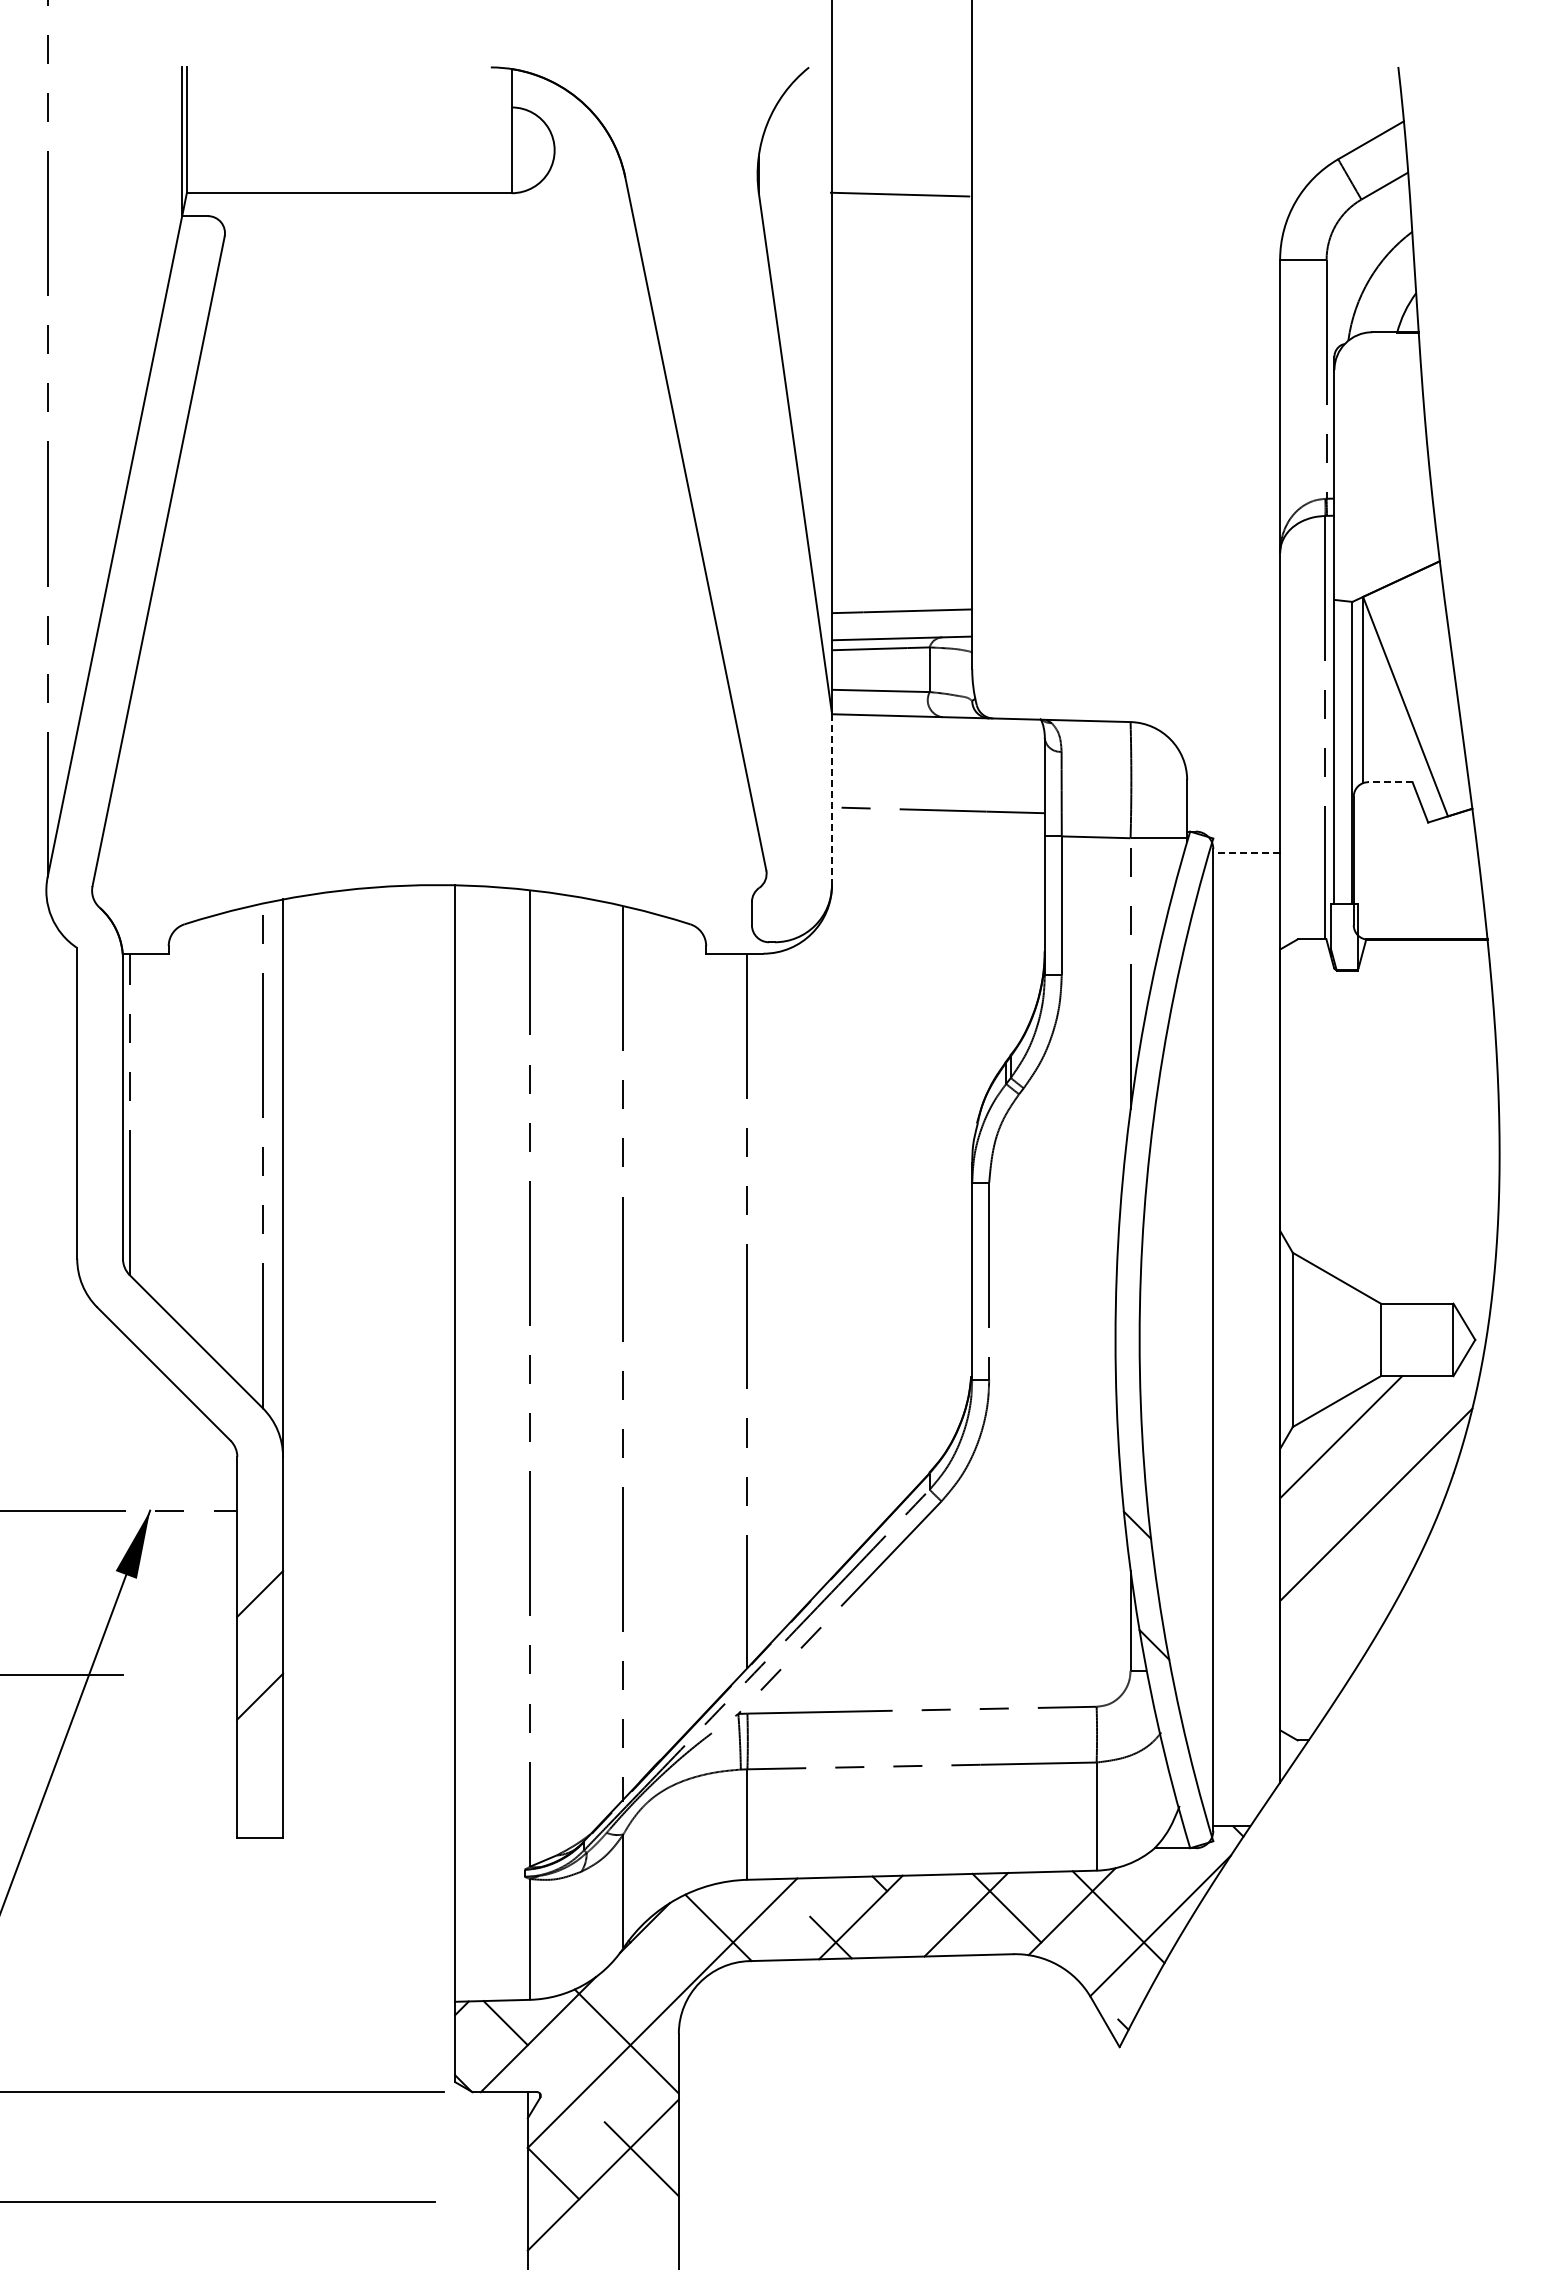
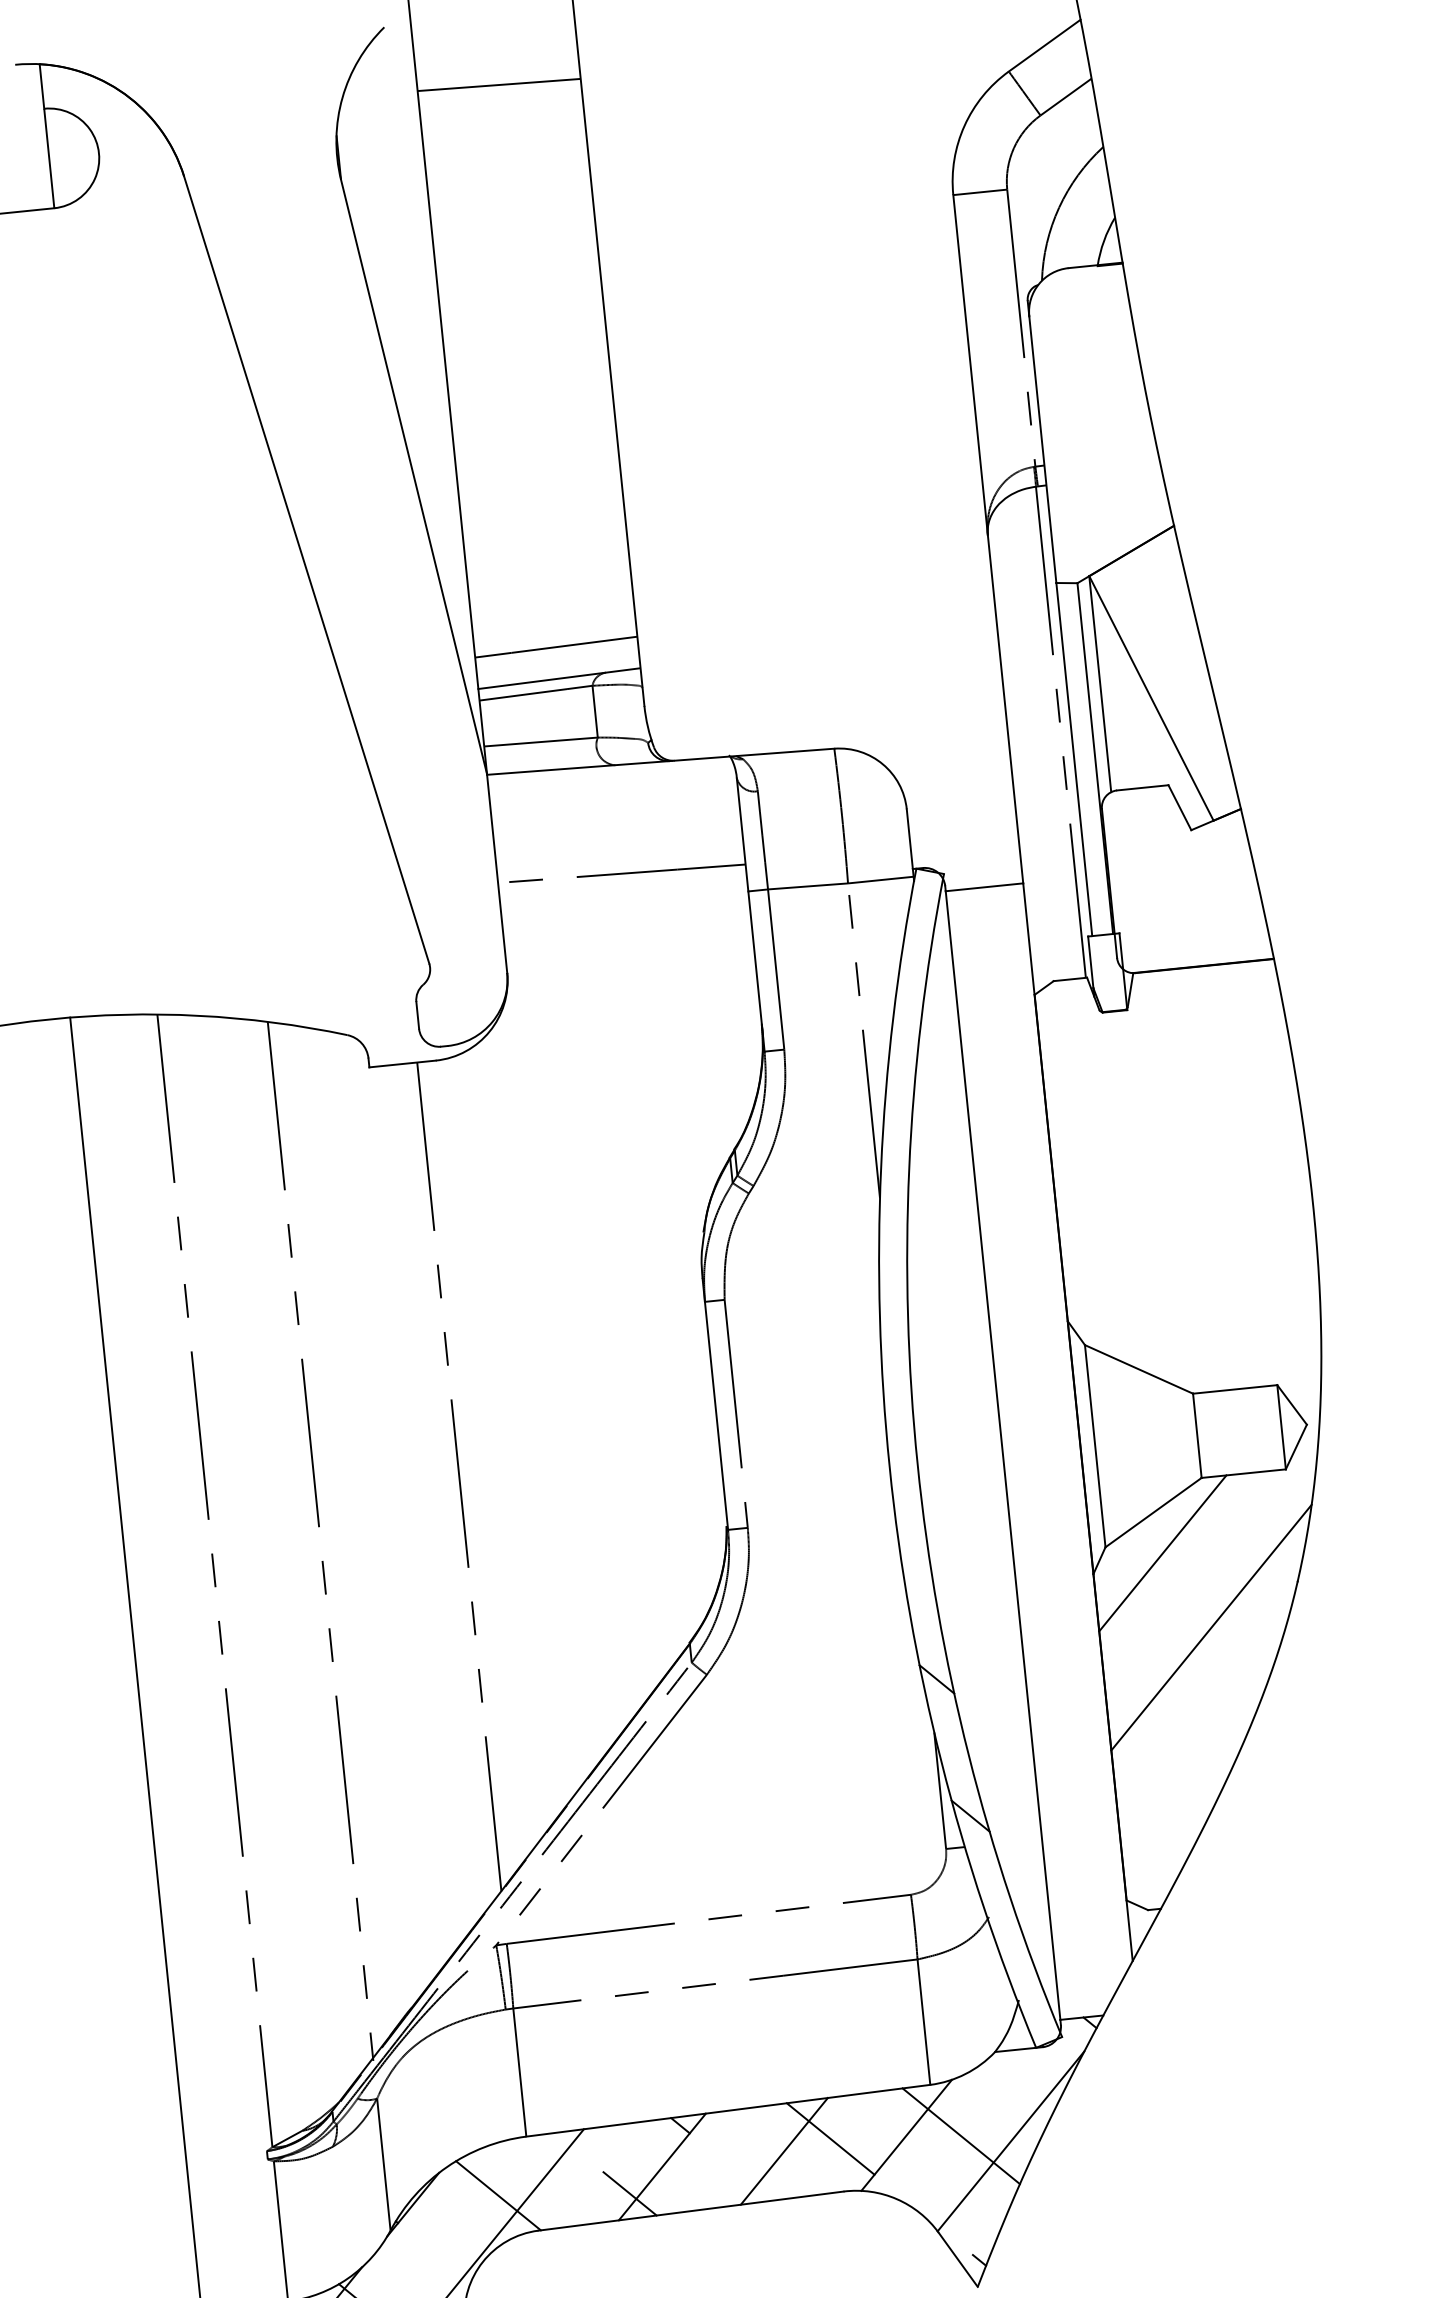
line: (899, 194) -> (498, 84), moved
line: (1389, 782) -> (1141, 788), dashed -> solid
line: (831, 799) -> (496, 873), dashed -> solid
line: (1246, 853) -> (984, 887), dashed -> solid

